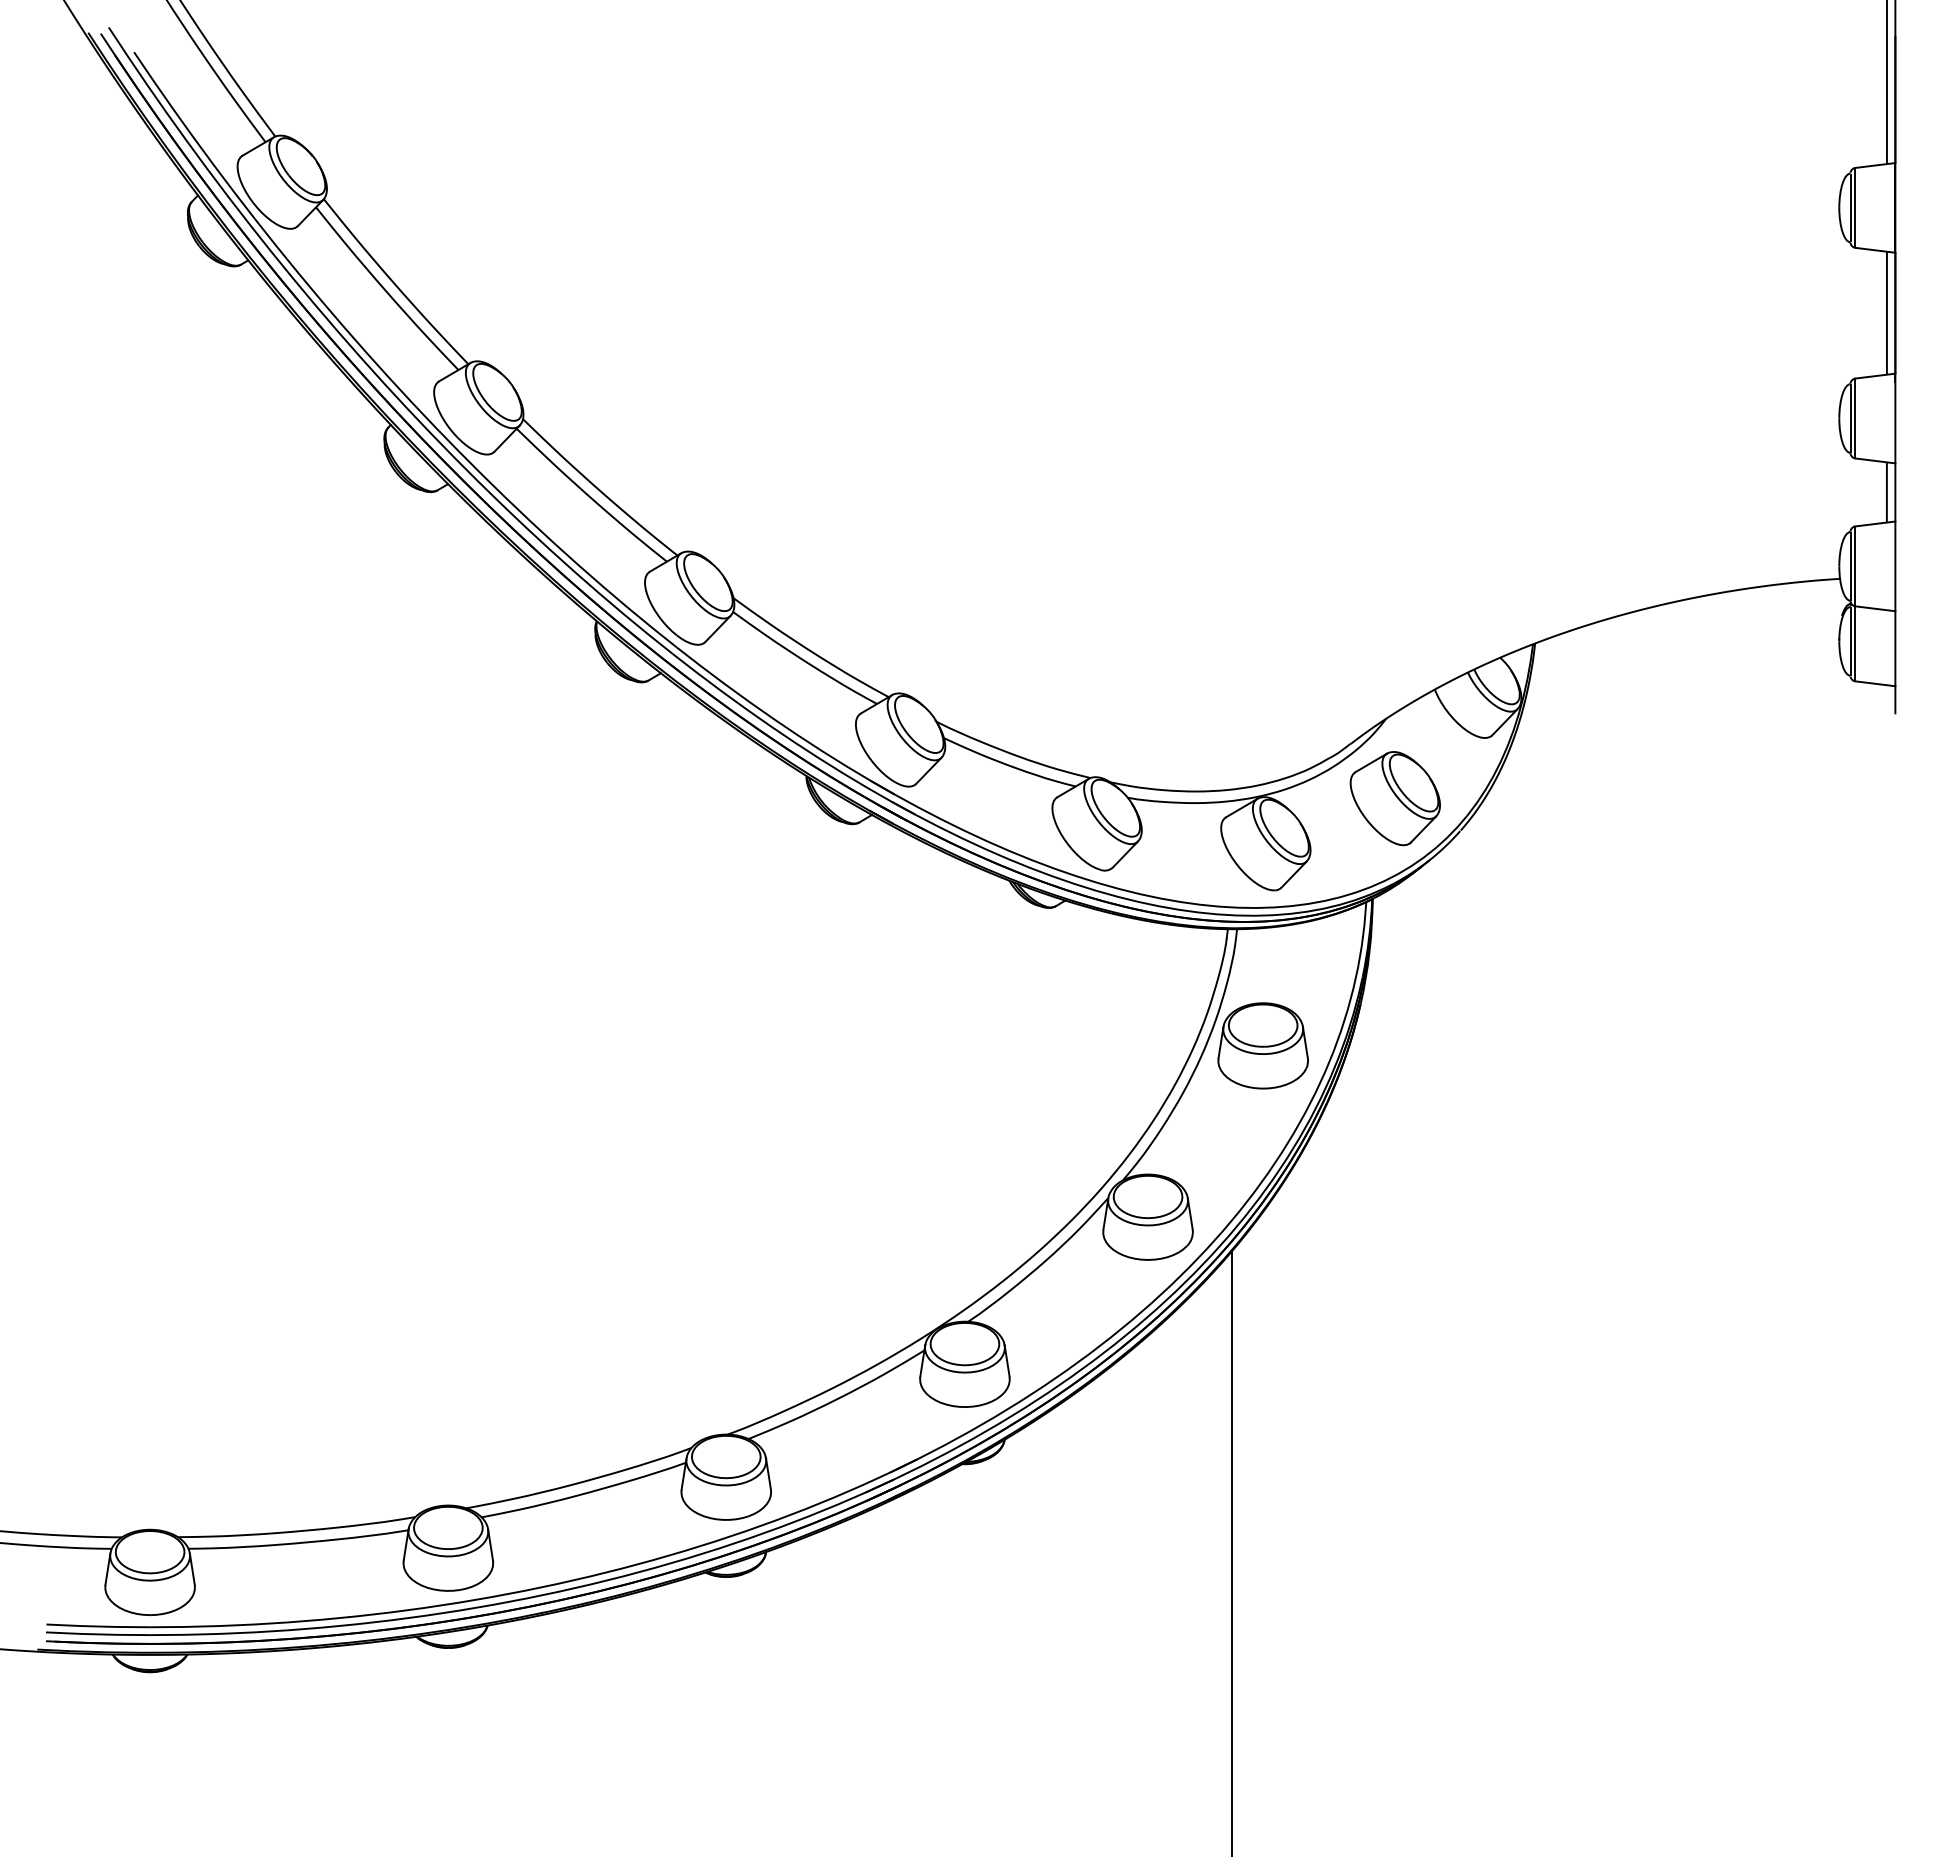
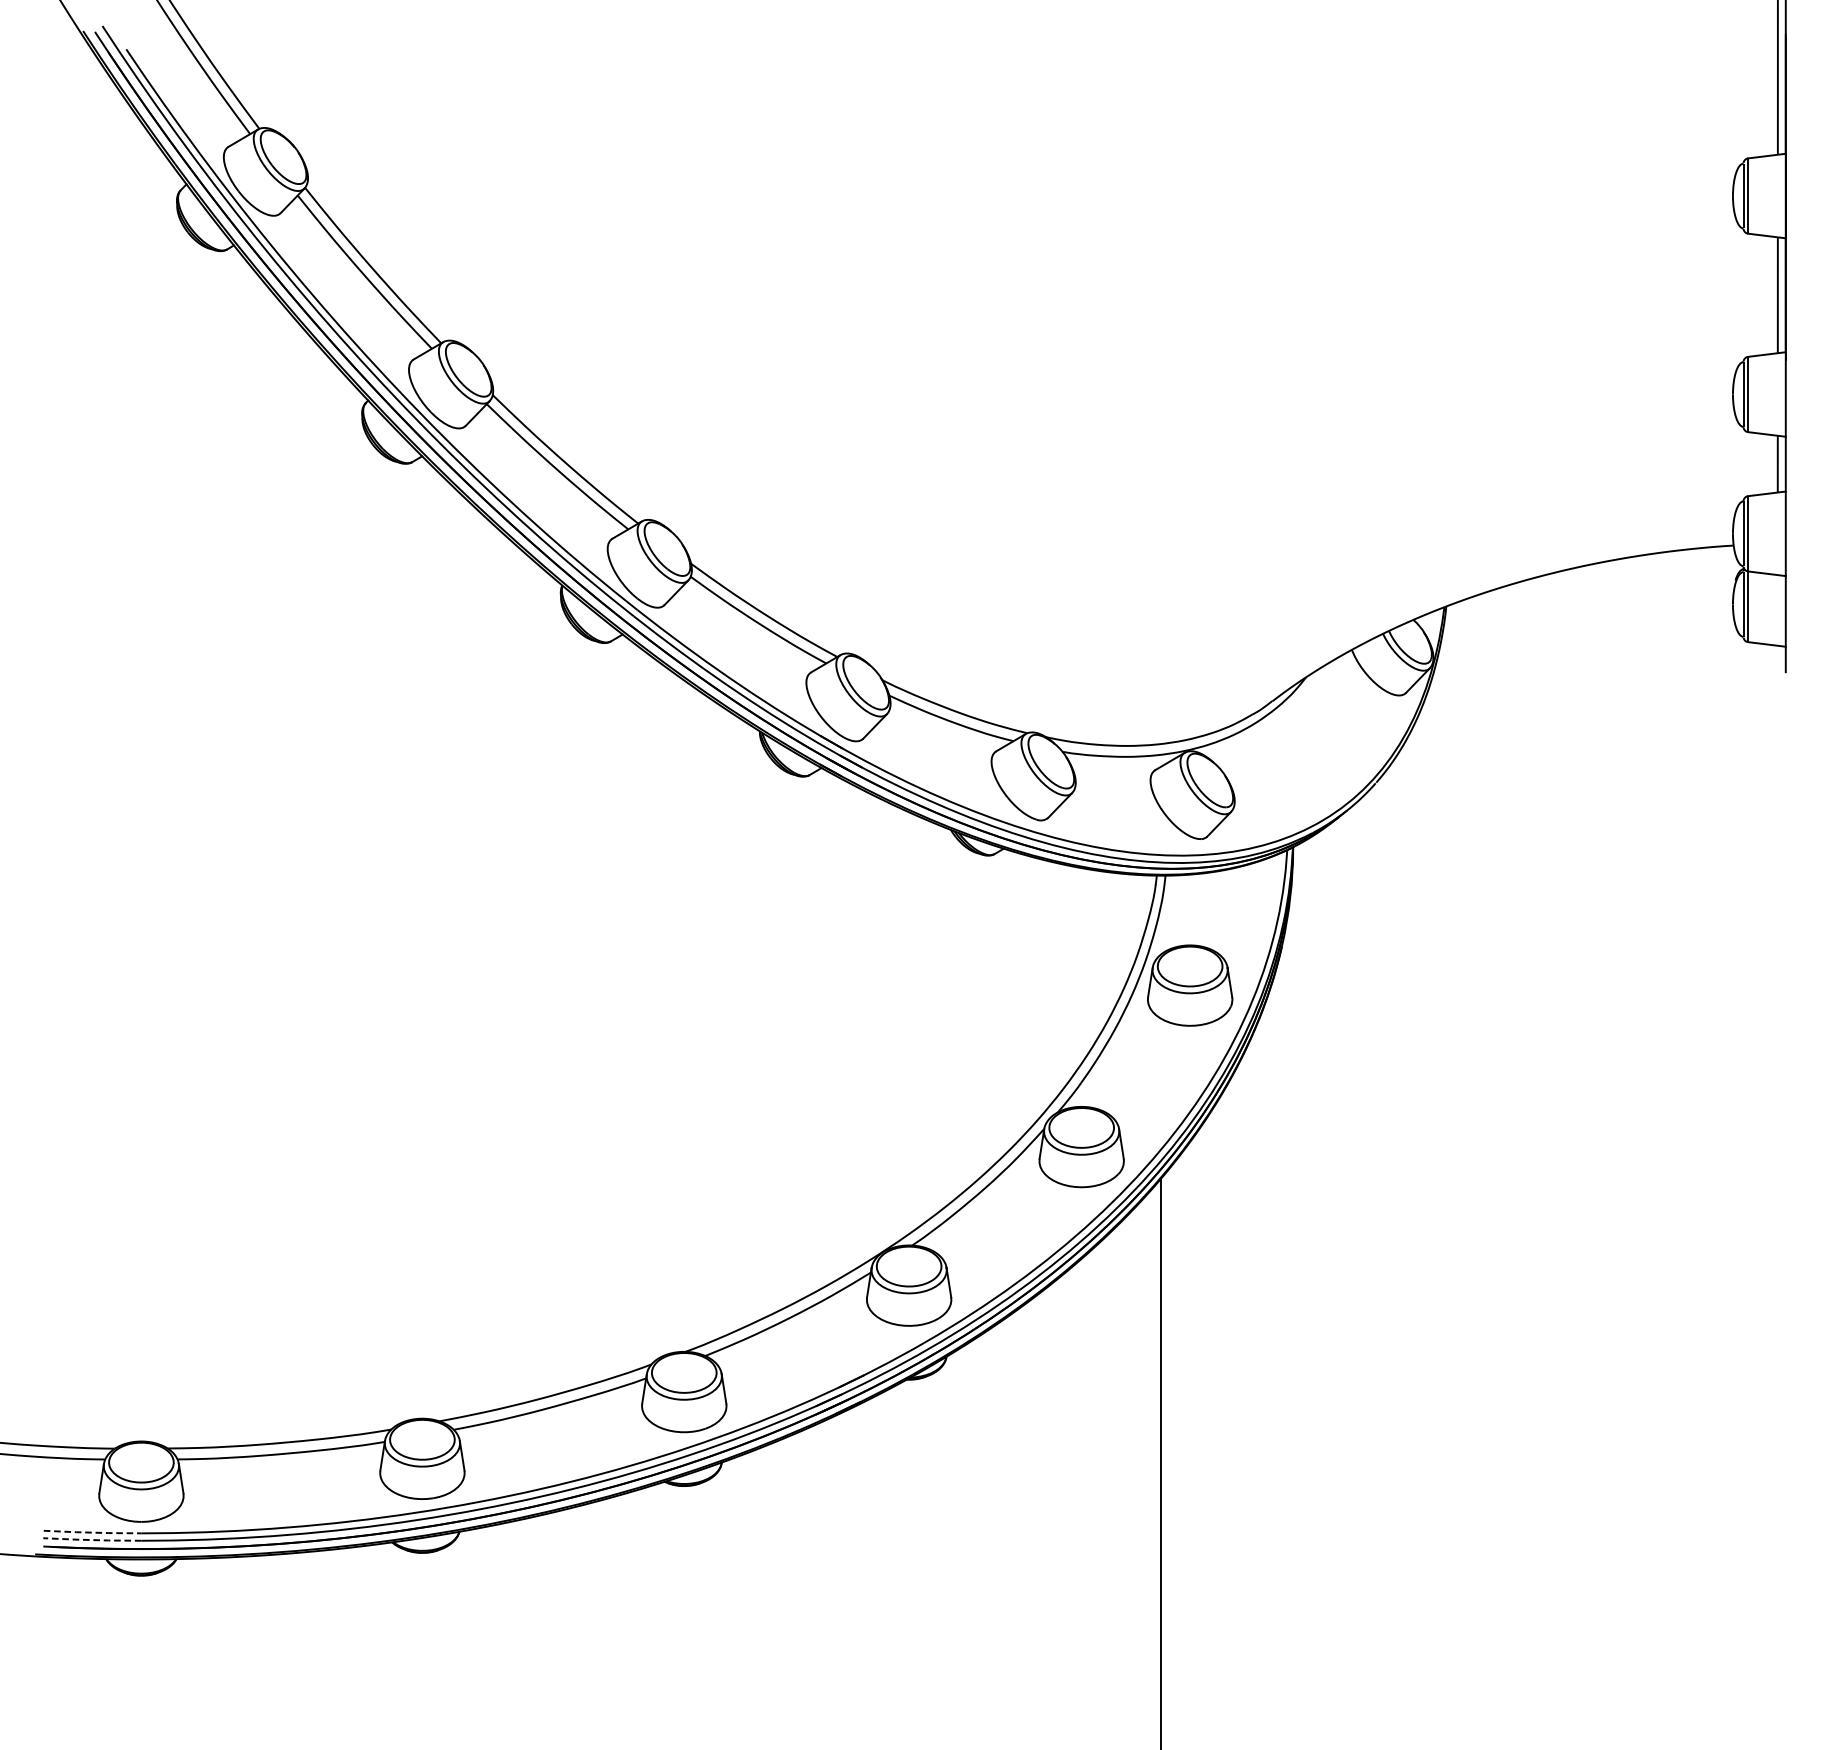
part: (1394, 798) -> (1313, 752), removed
line: (98, 1626) -> (92, 1532), solid -> dashed
line: (97, 1634) -> (91, 1540), solid -> dashed

